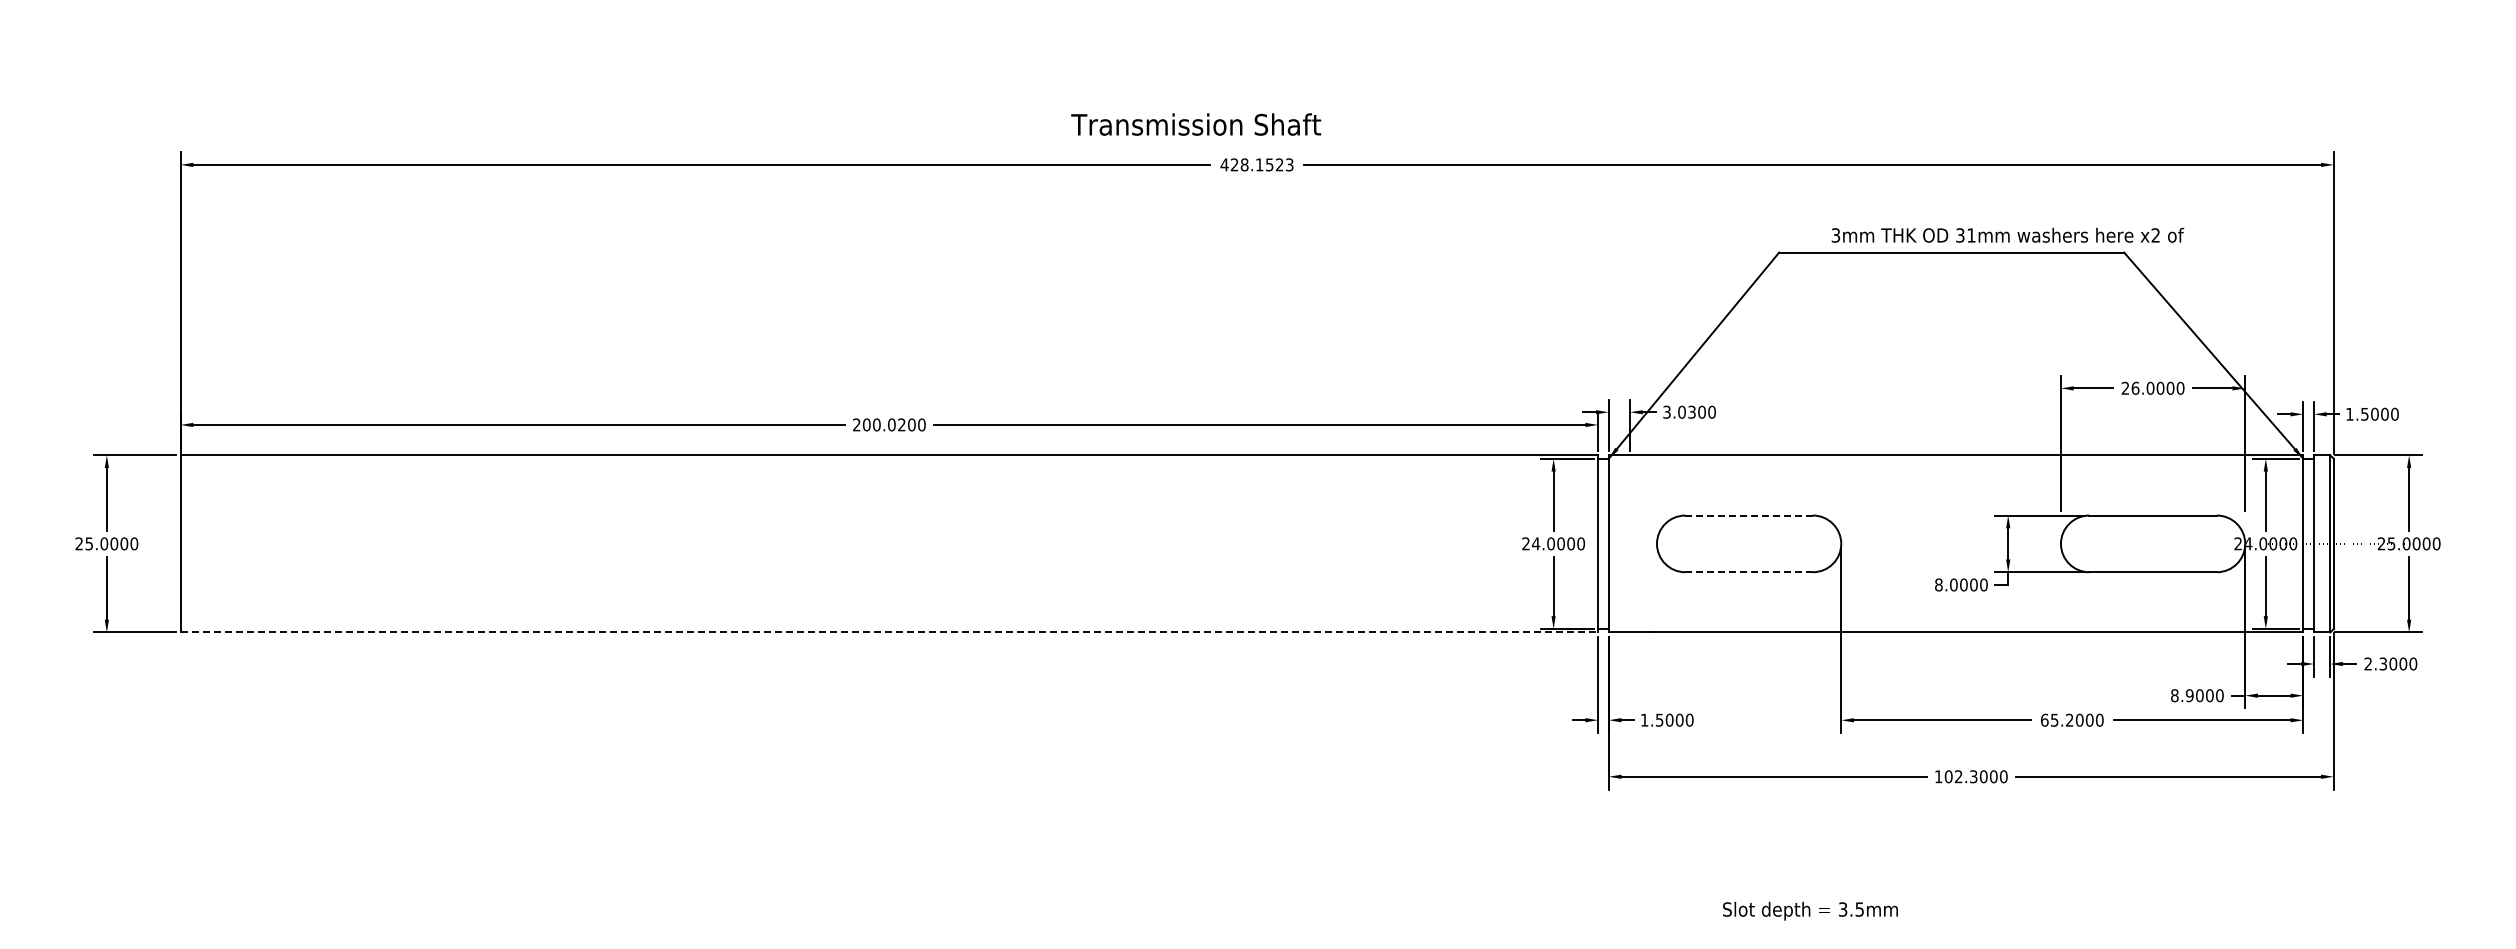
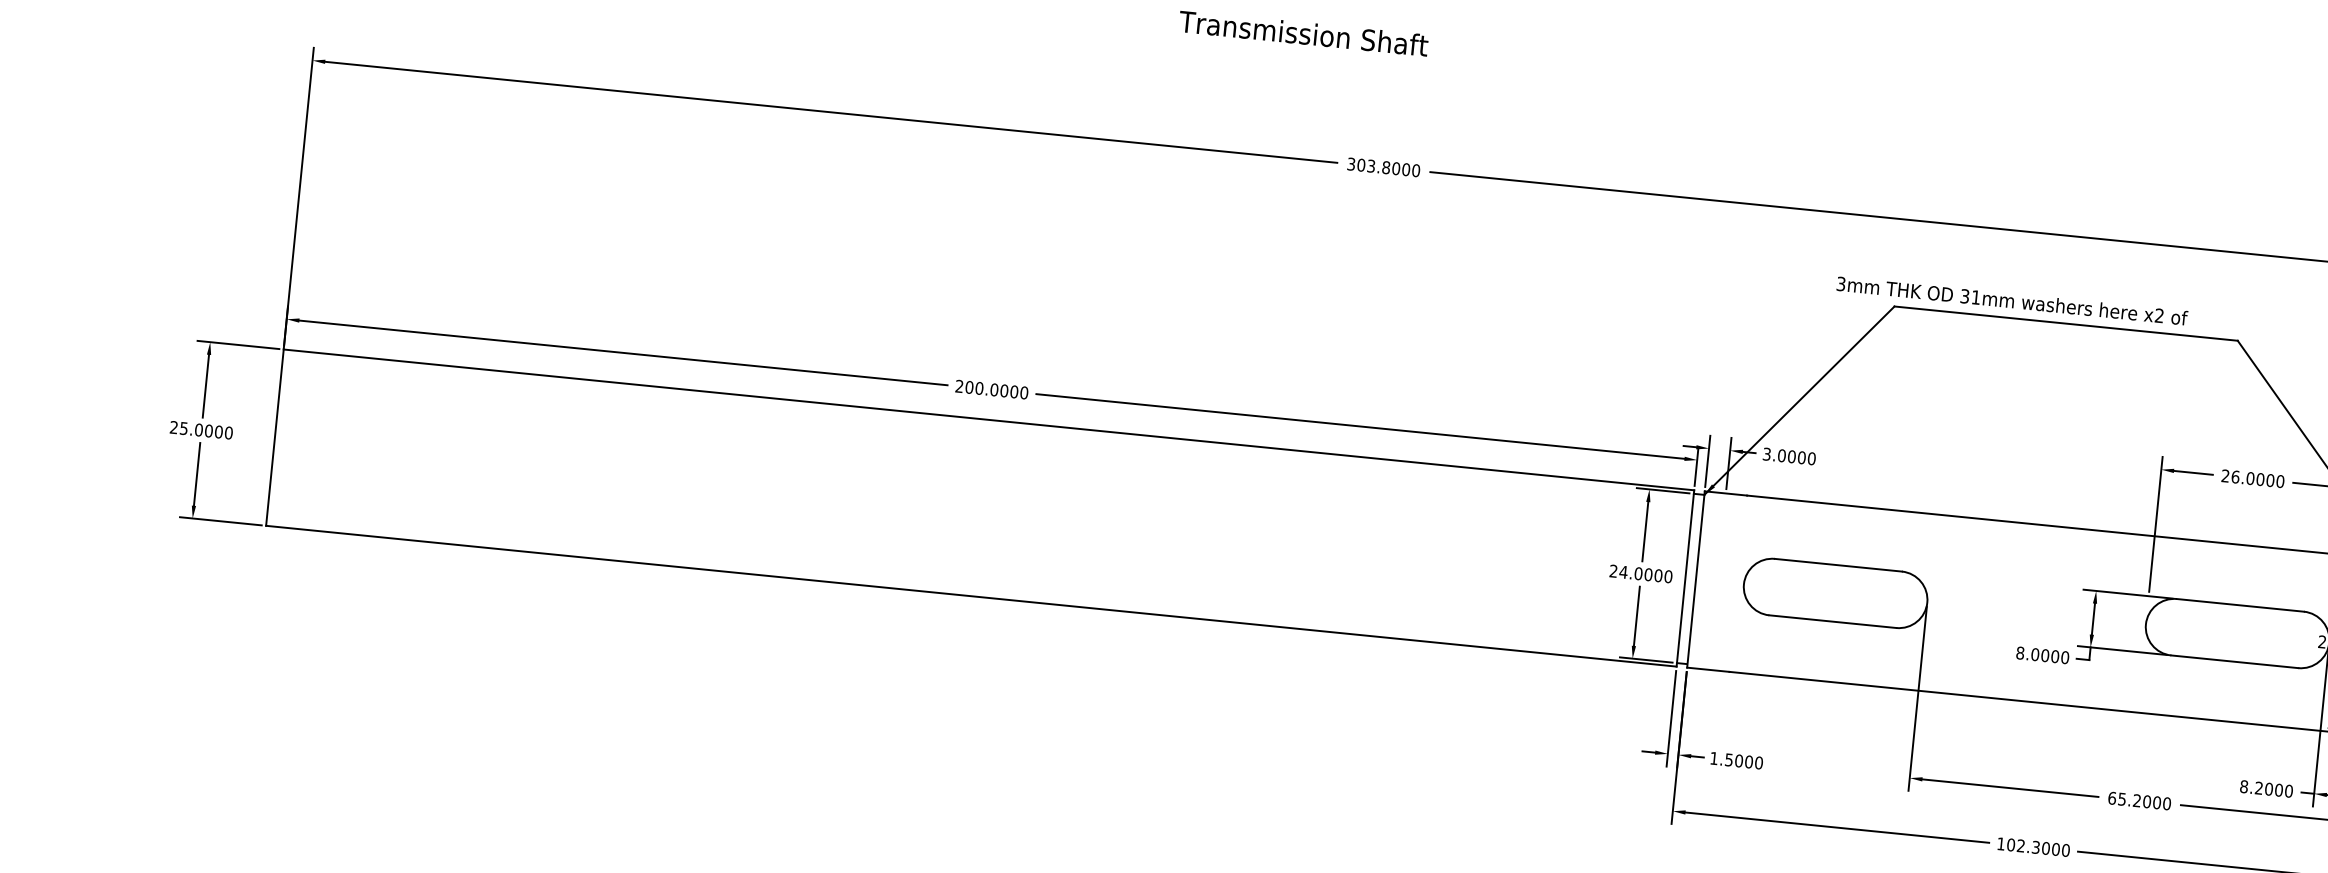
text: (1196, 124) -> (1303, 33), moved
text: (1256, 164) -> (1383, 167), 428.1523 -> 303.8000
text: (2007, 234) -> (2012, 300), moved
text: (1691, 411) -> (1791, 455), 3.0300 -> 3.0000
text: (901, 424) -> (1004, 390), 200.0200 -> 200.0000
line: (1749, 515) -> (1838, 565), dashed -> solid
line: (1749, 572) -> (1833, 621), dashed -> solid
line: (889, 632) -> (971, 596), dashed -> solid
text: (2189, 695) -> (2258, 788), 8.9000 -> 8.2000

